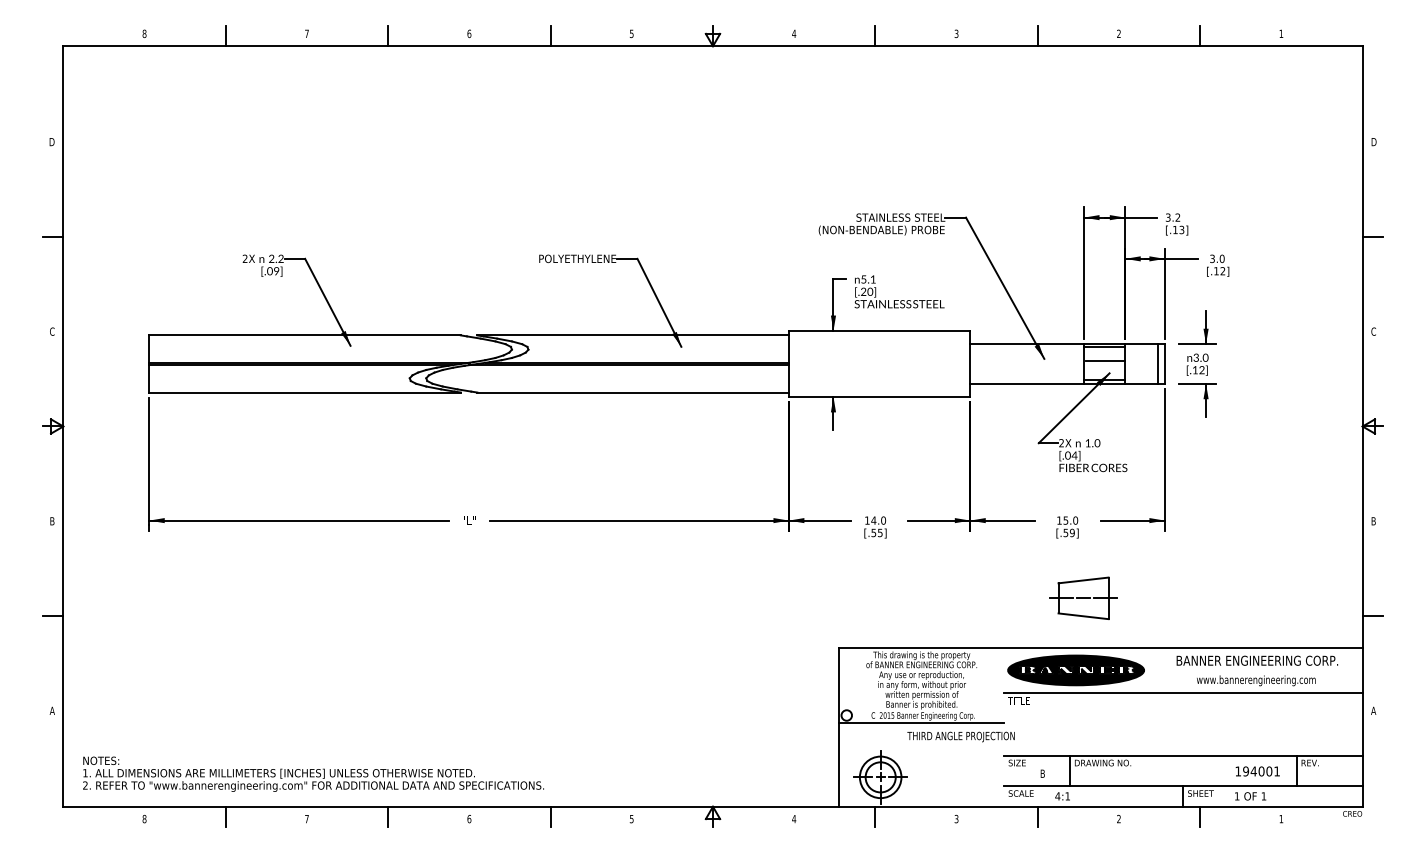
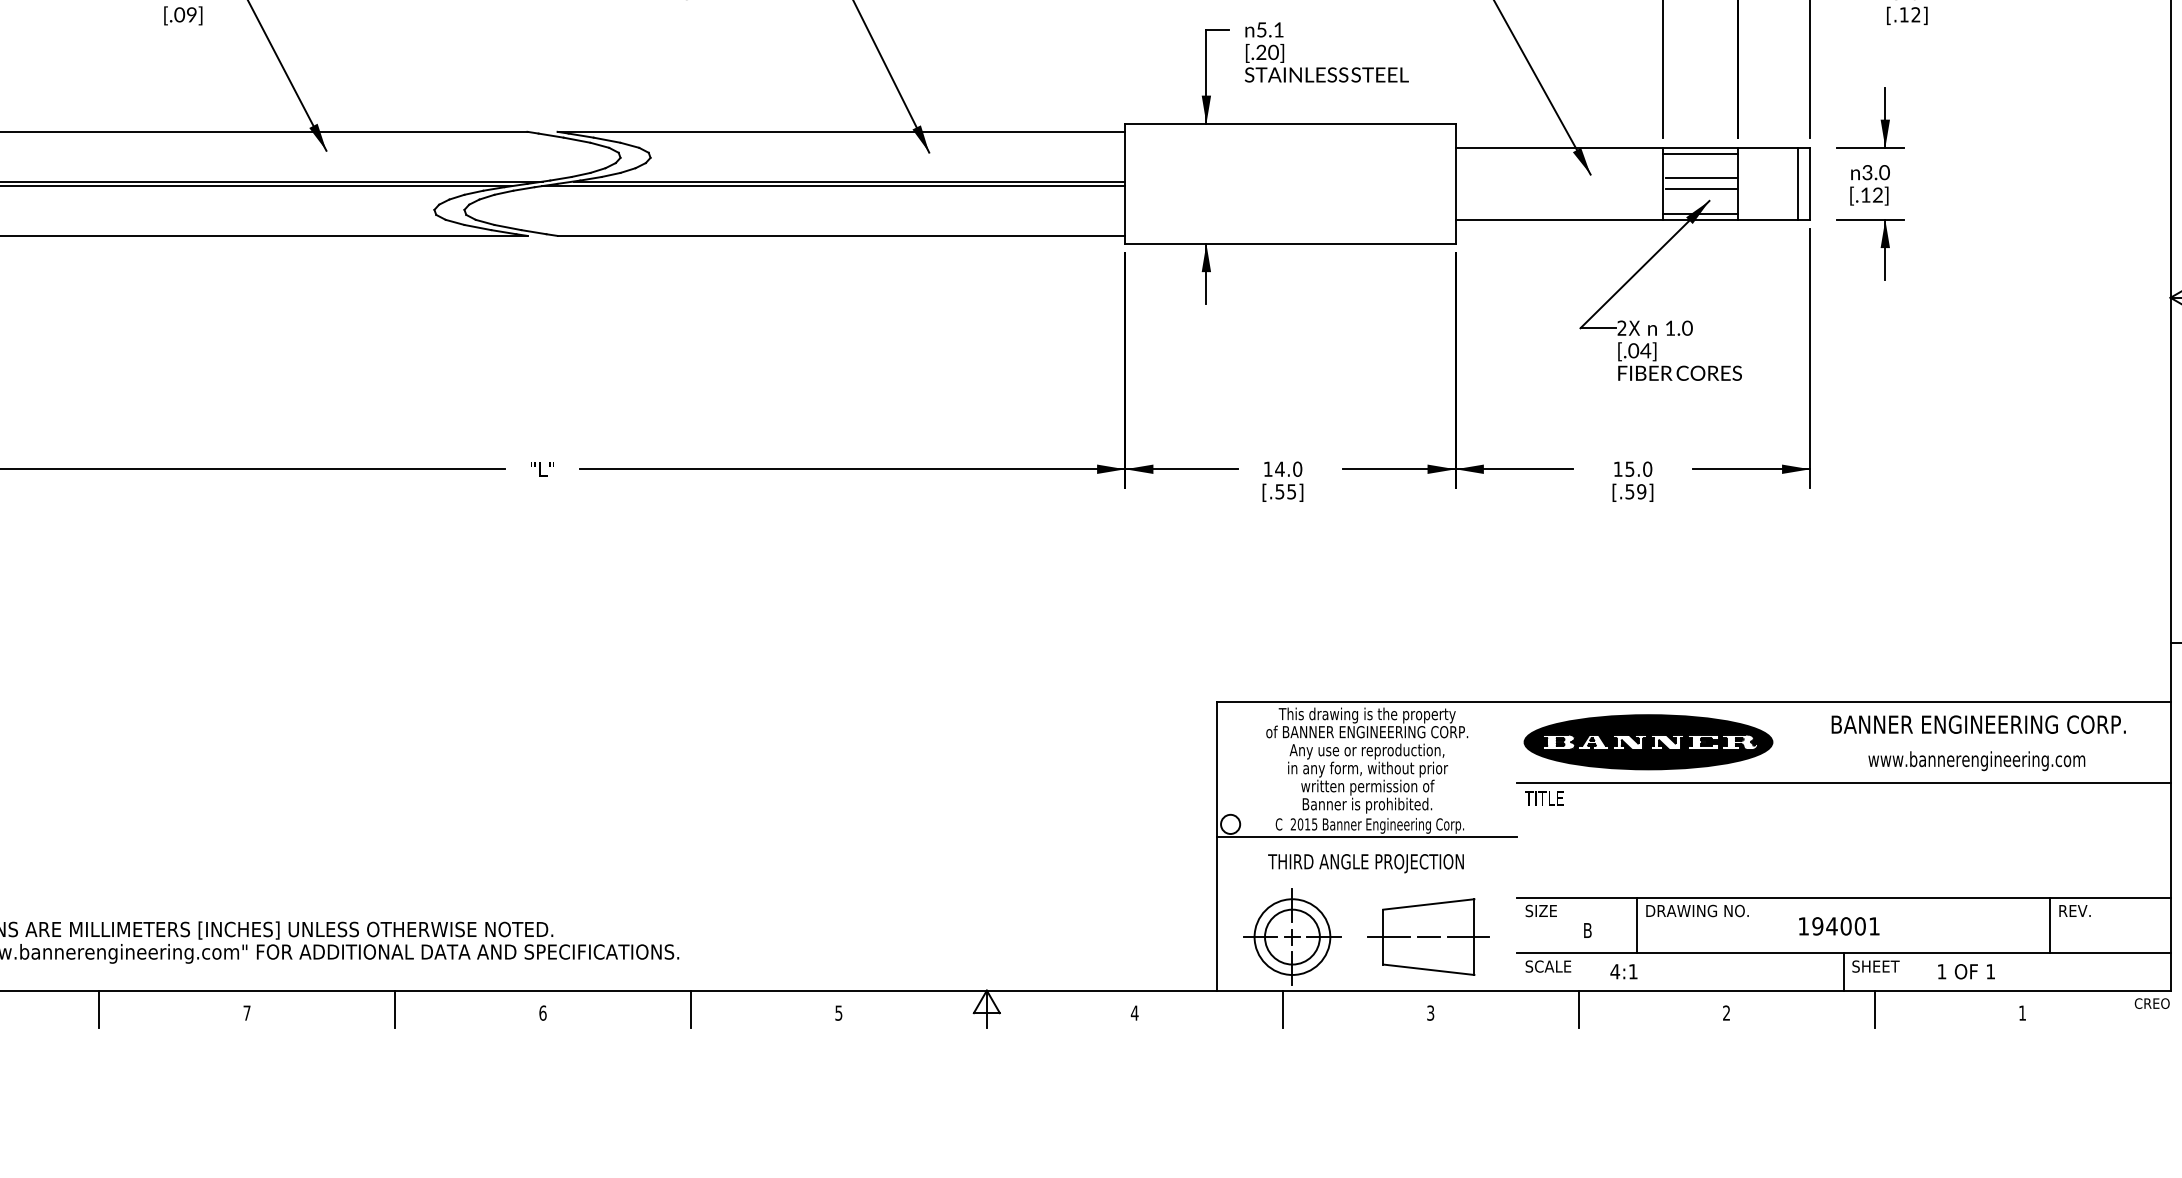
line: (1104, 366) -> (1700, 188), added
part: (1083, 597) -> (1428, 935), moved
text: (960, 736) -> (1364, 862), moved
text: (1257, 771) -> (1838, 926), moved

